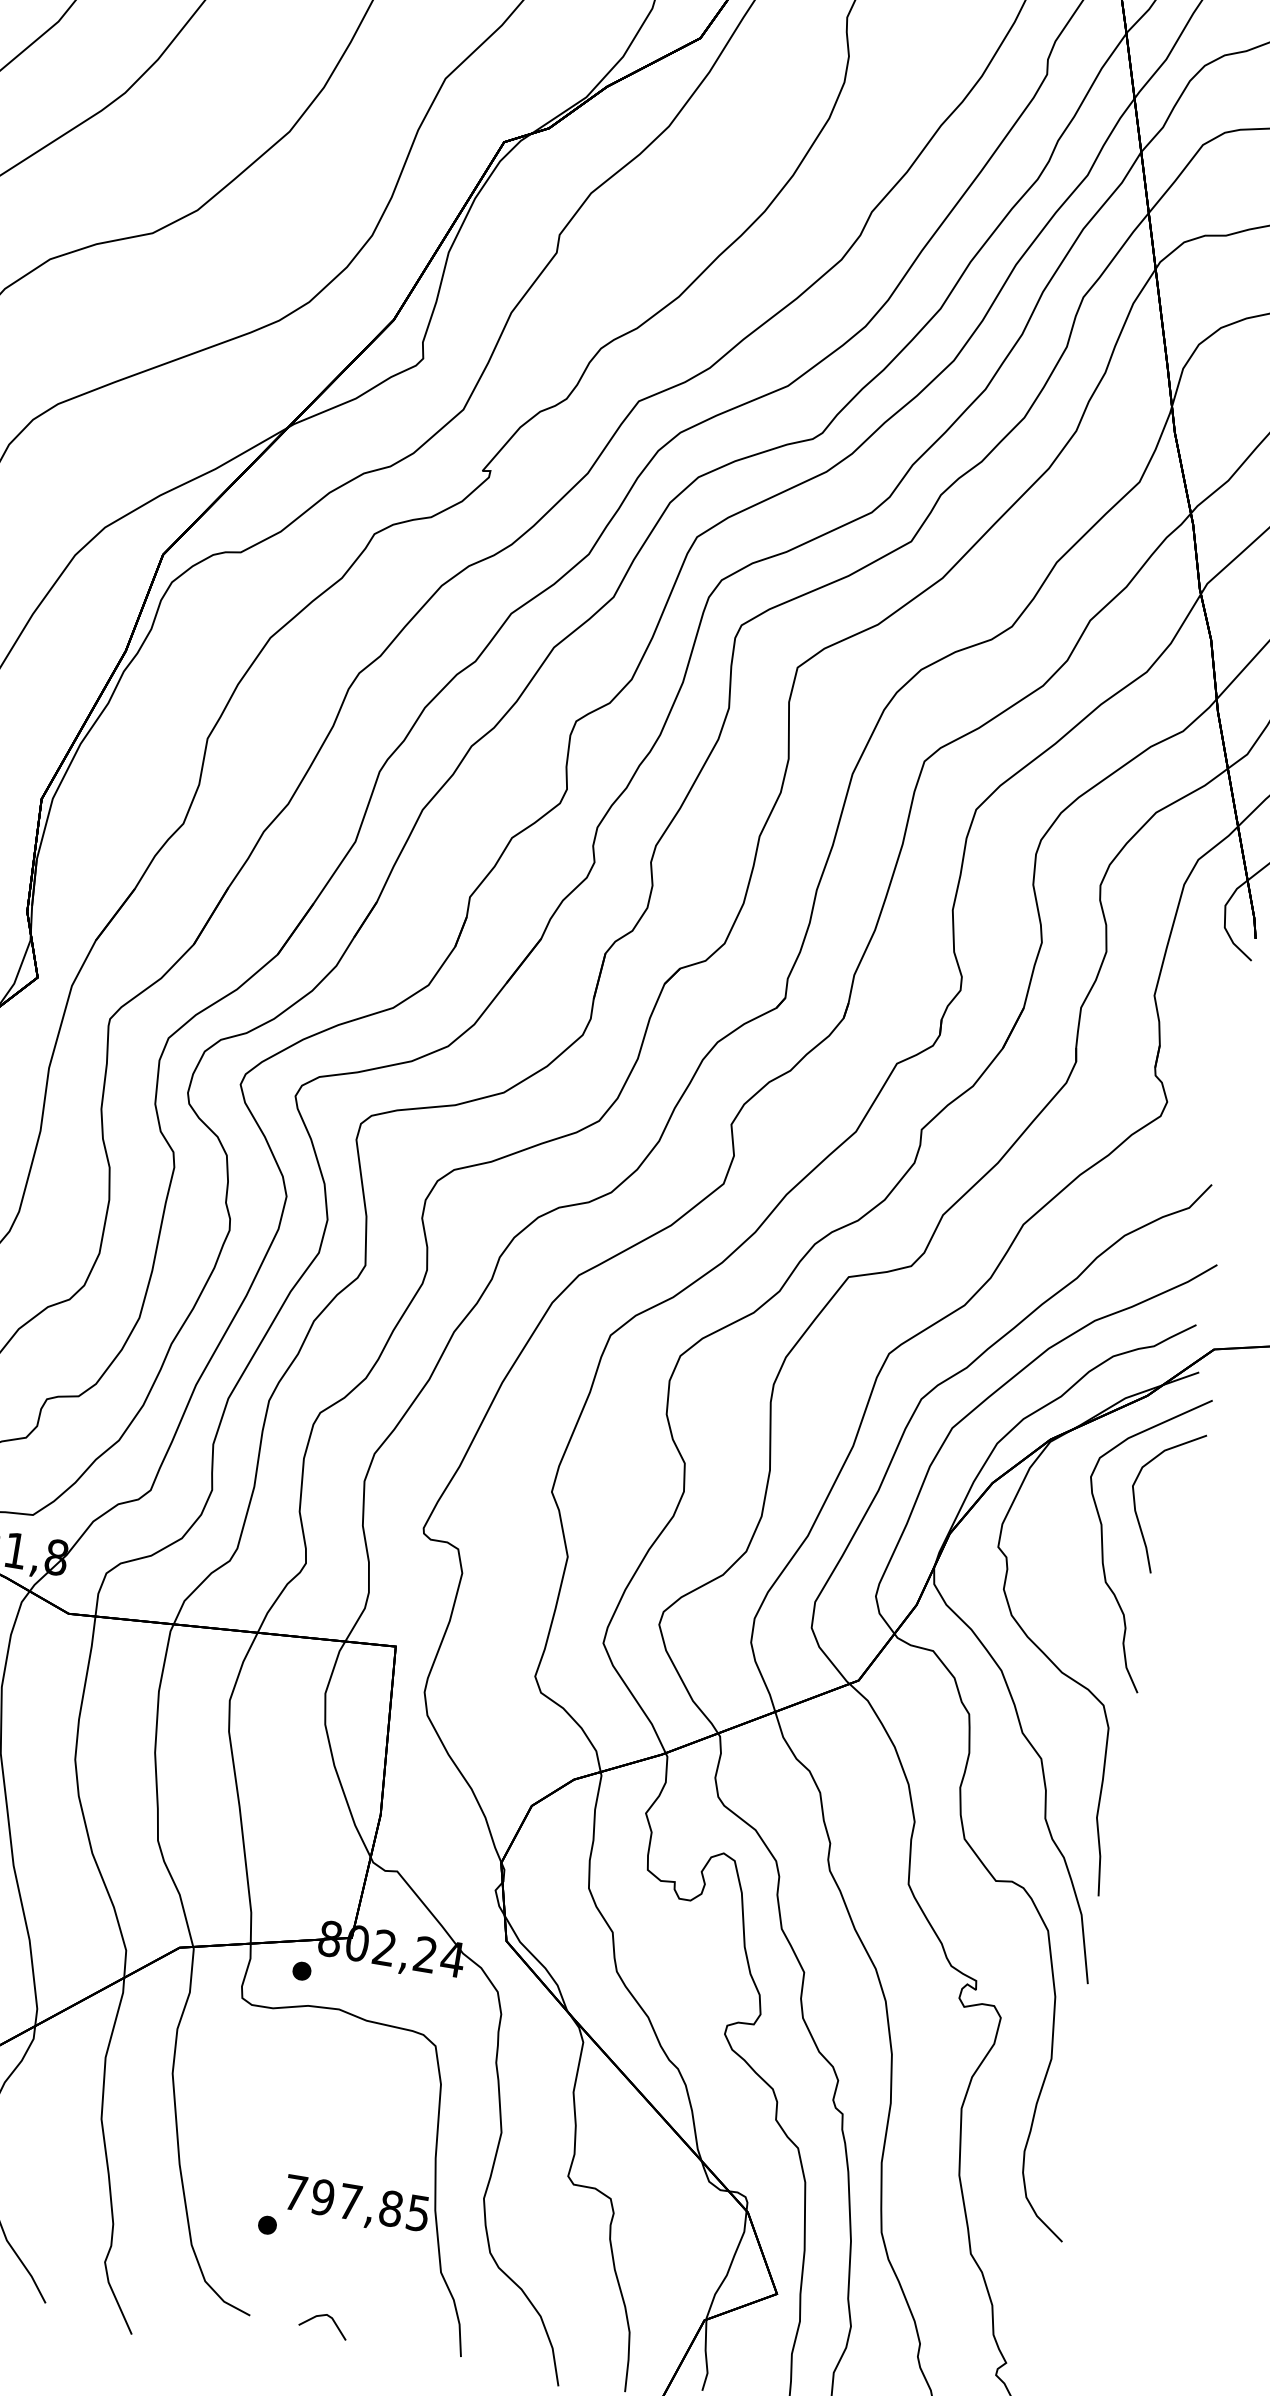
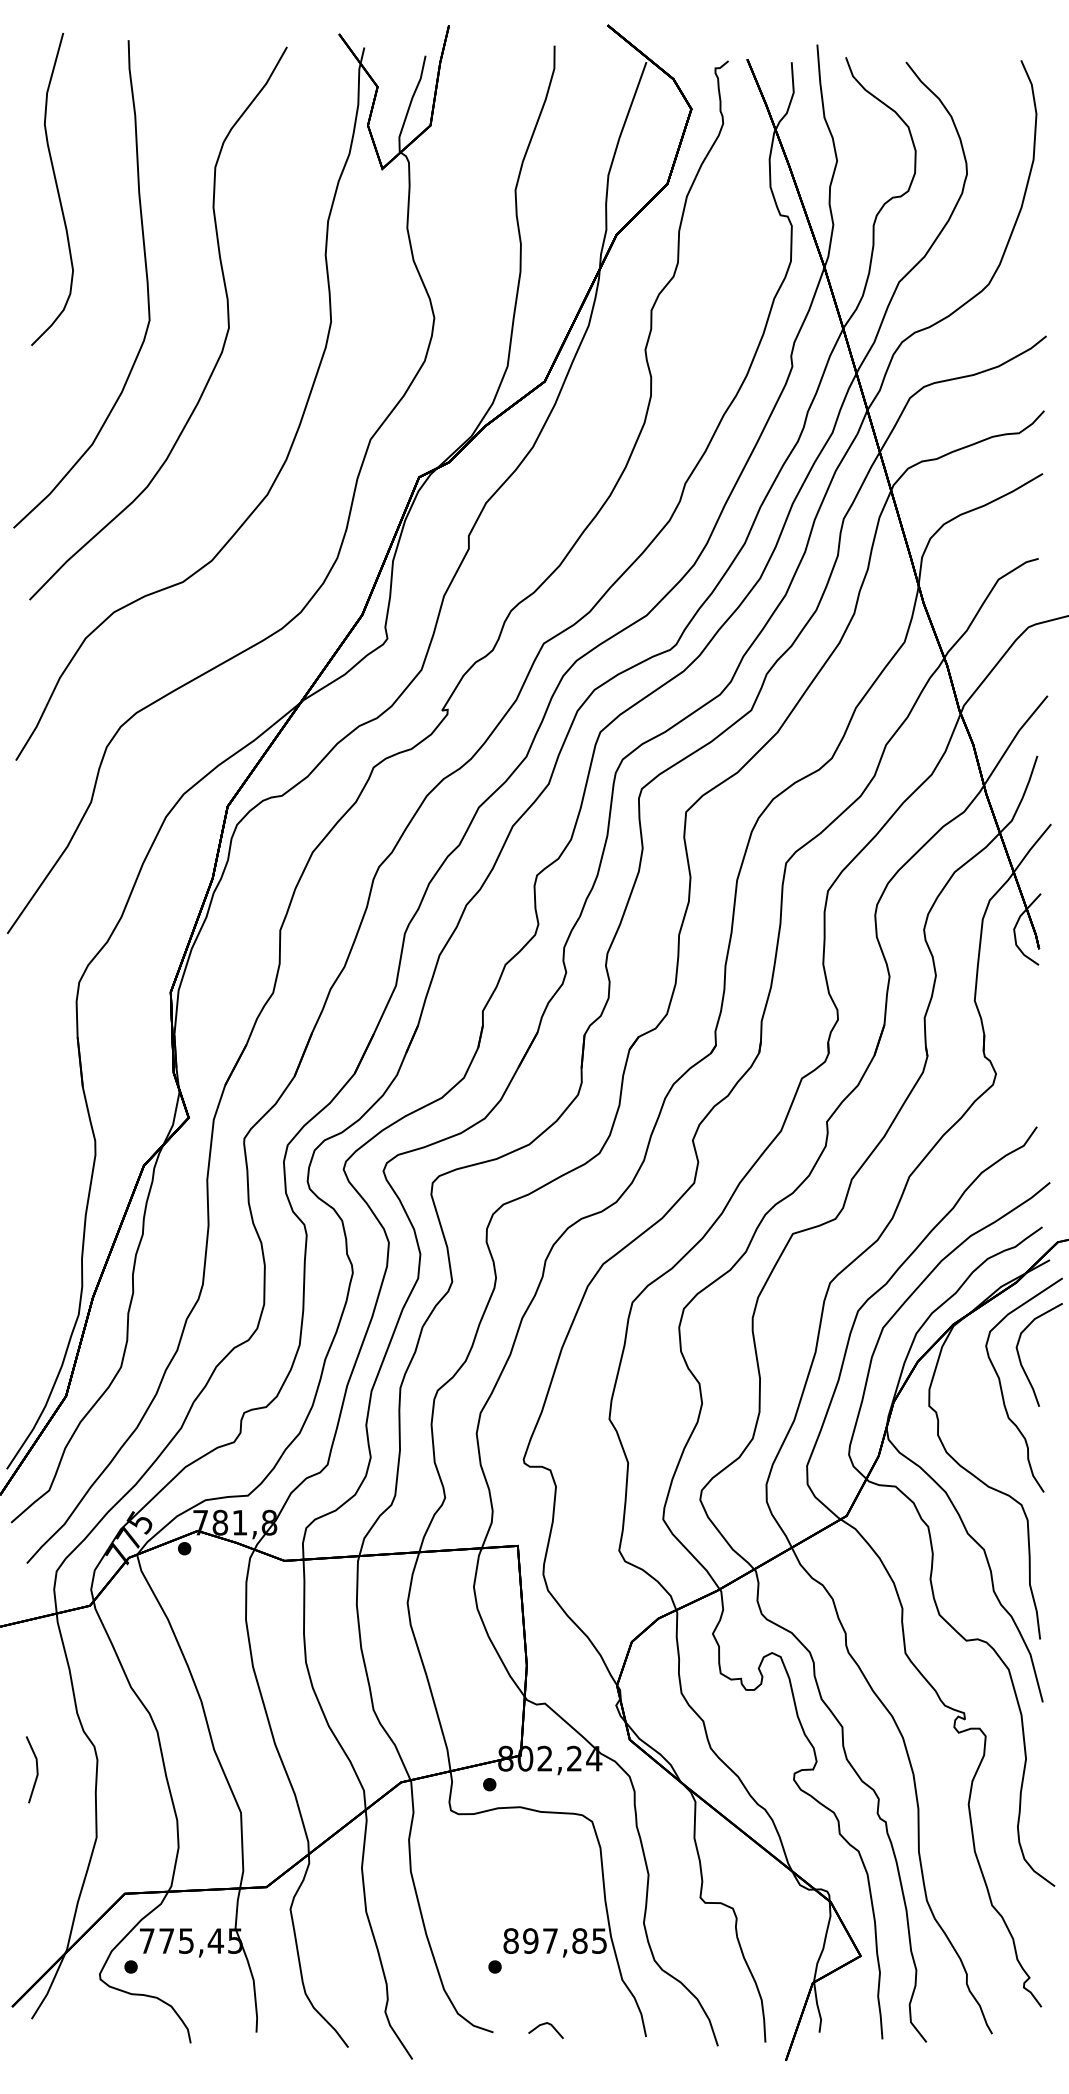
text: (294, 2192) -> (510, 1940), 797,85 -> 897,85

